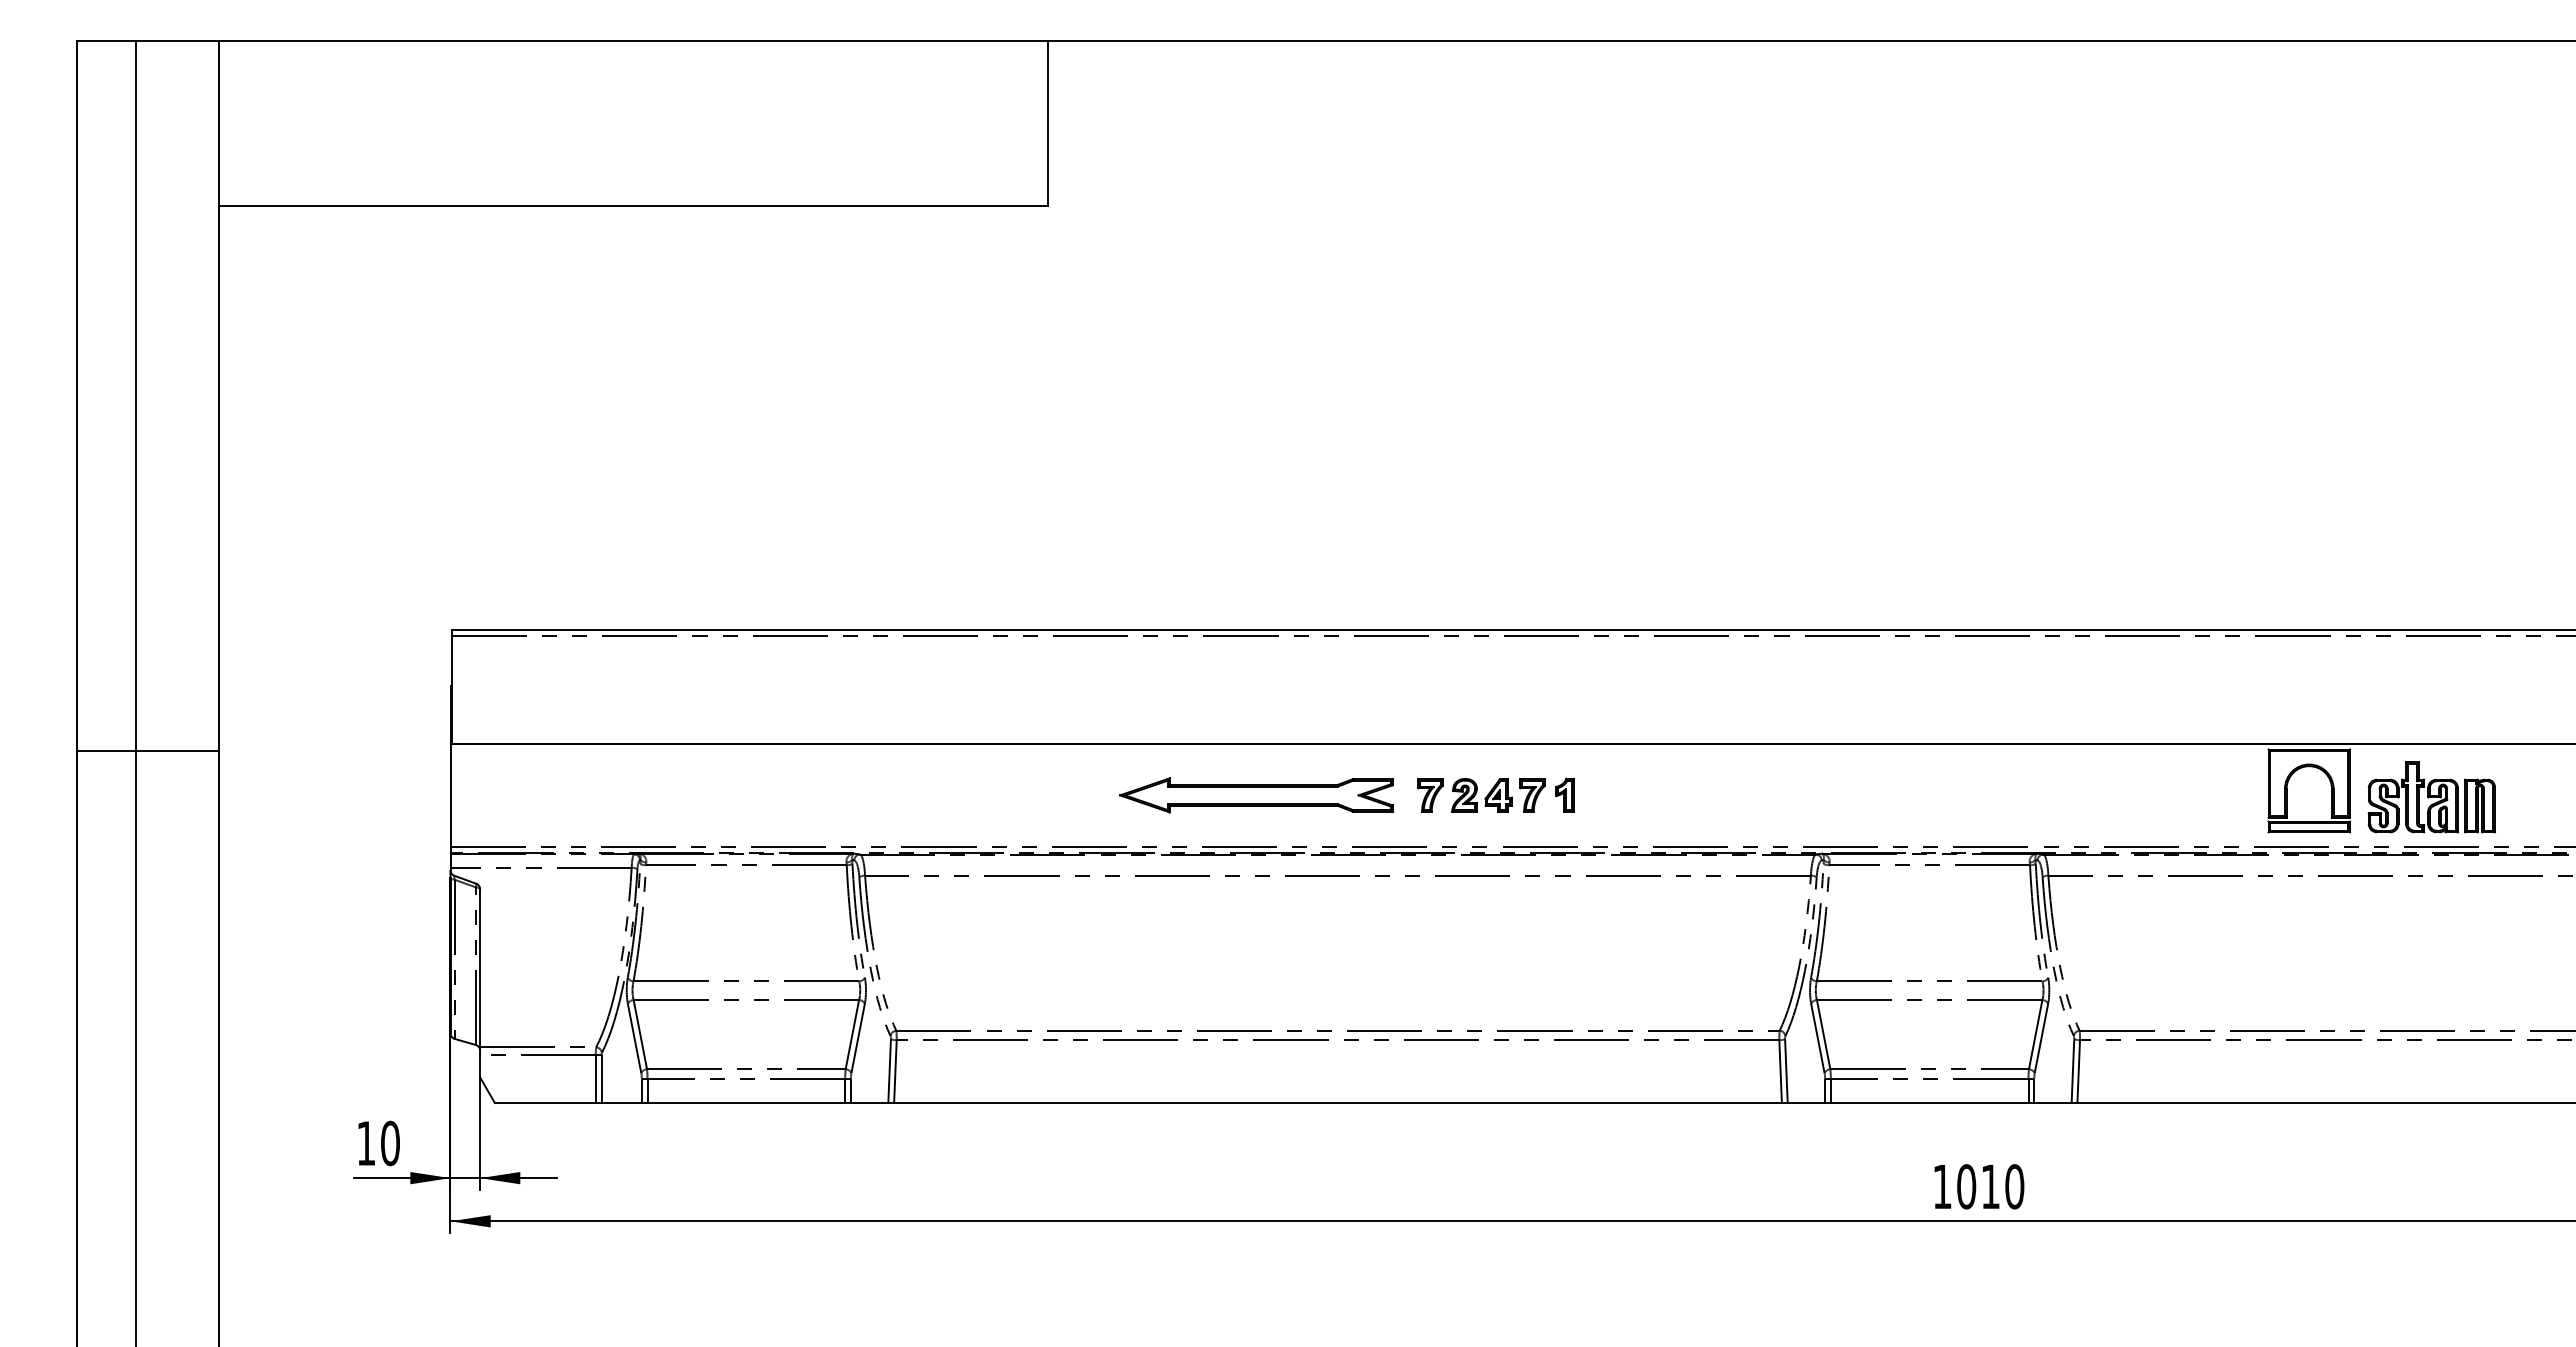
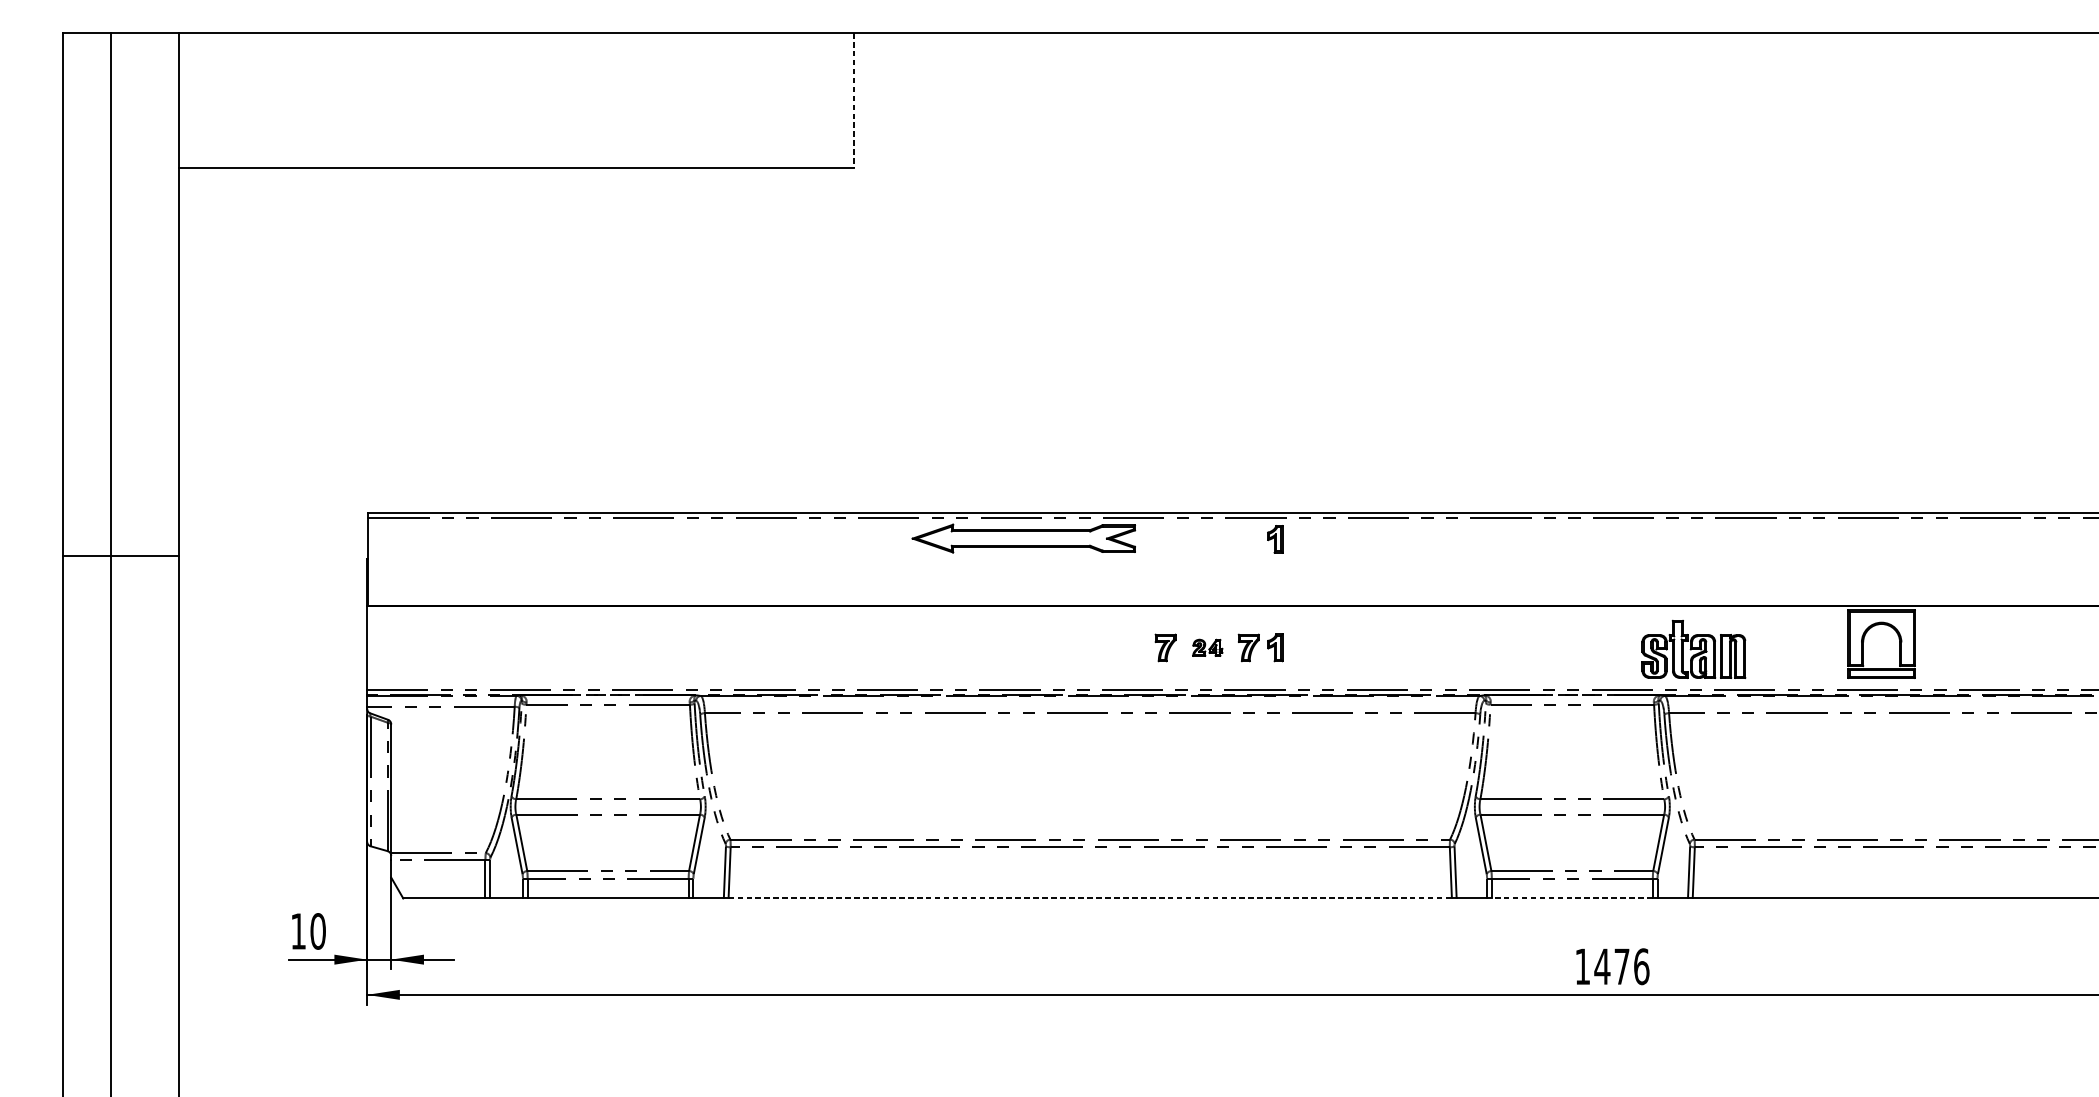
line: (1047, 123) -> (853, 100), solid -> dashed
part: (1564, 662) -> (1274, 539), added
line: (148, 750) -> (121, 555), moved
part: (1256, 795) -> (1023, 538), moved
part: (1482, 795) -> (1207, 647), size x0.6
part: (2431, 797) -> (1693, 649), moved
line: (1338, 1103) -> (1090, 898), solid -> dashed
line: (1929, 1103) -> (1572, 898), solid -> dashed
text: (1990, 1186) -> (1621, 966), 1010 -> 1476

